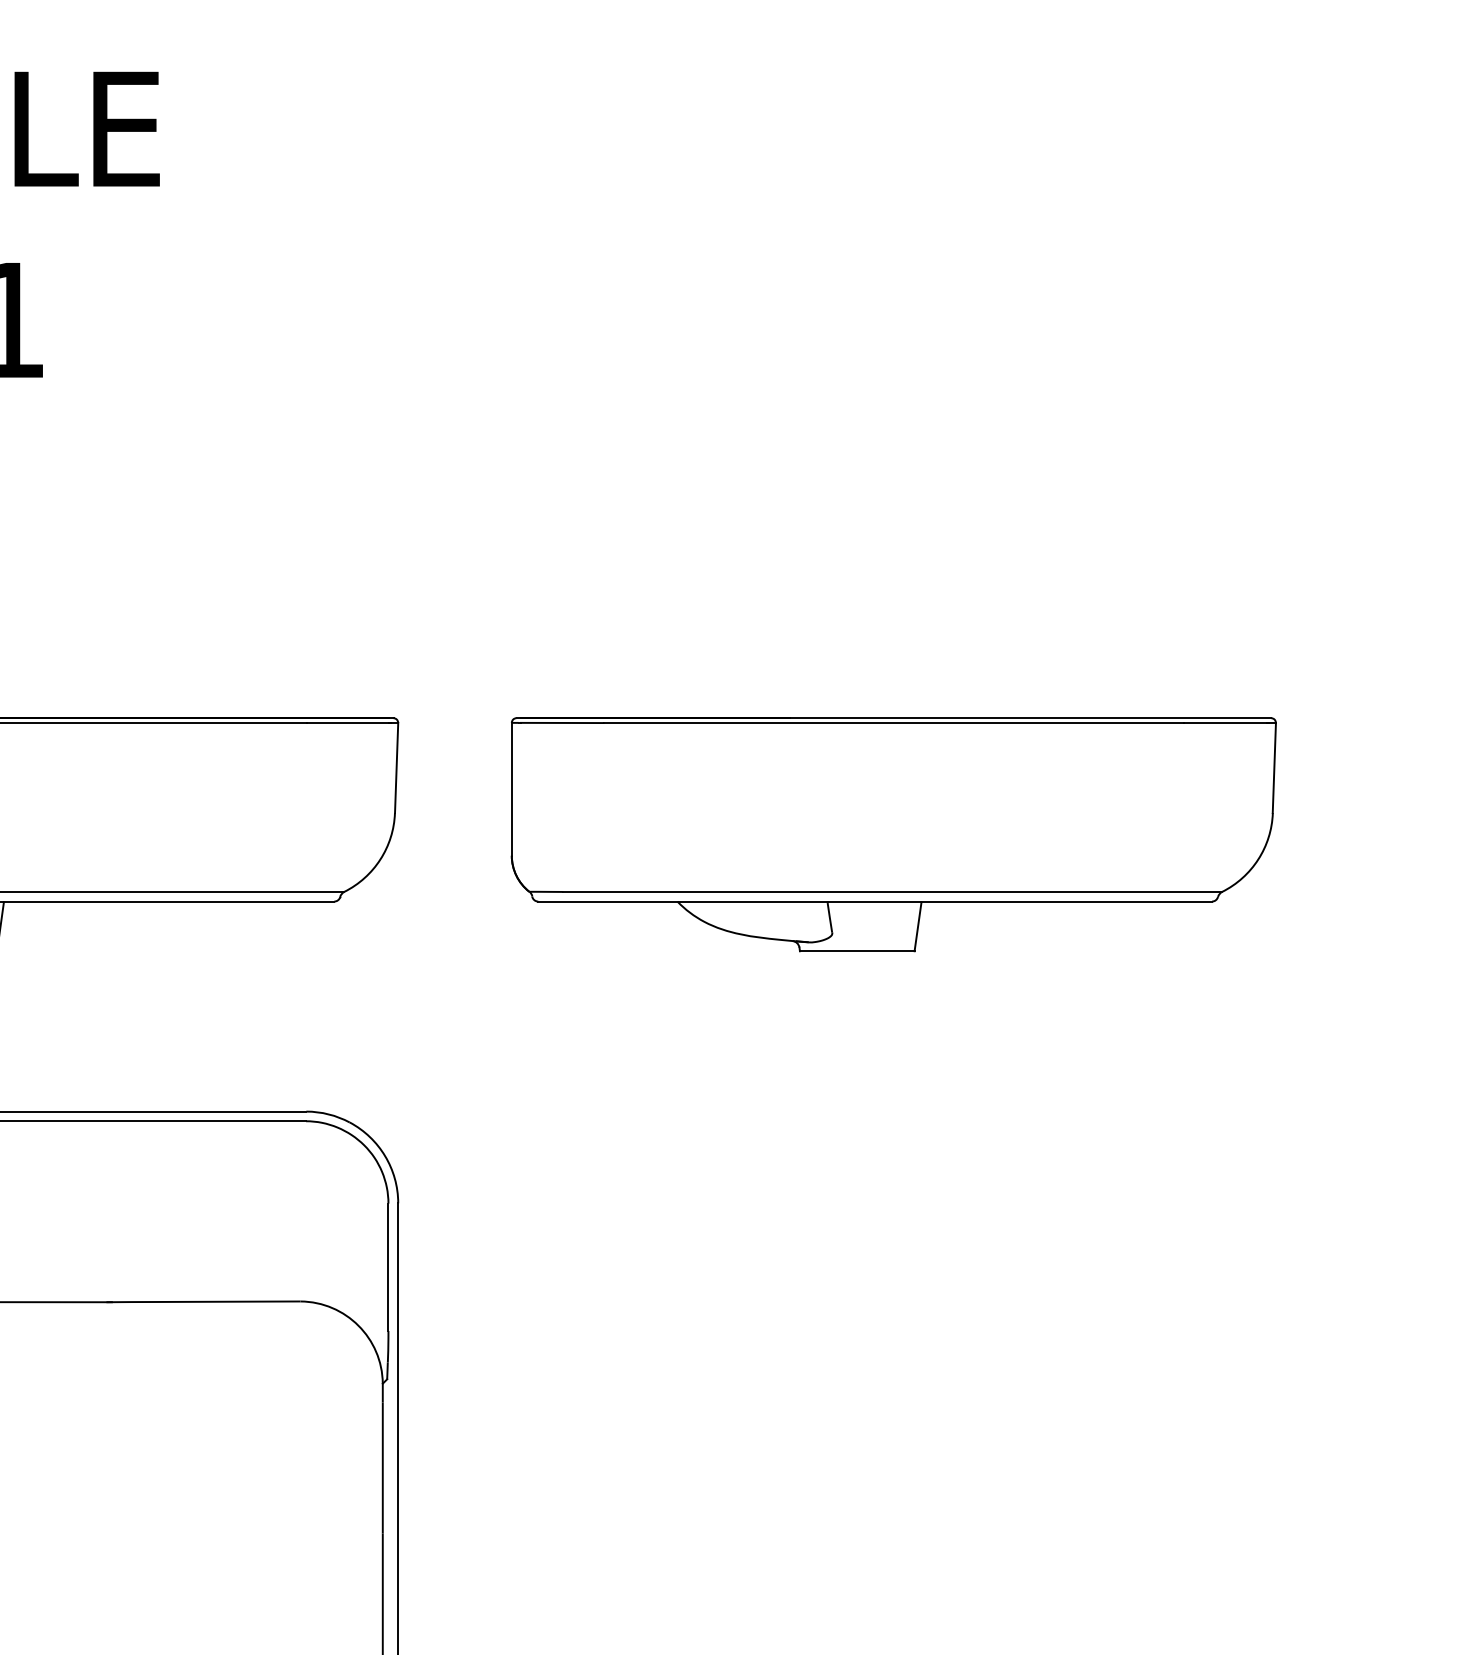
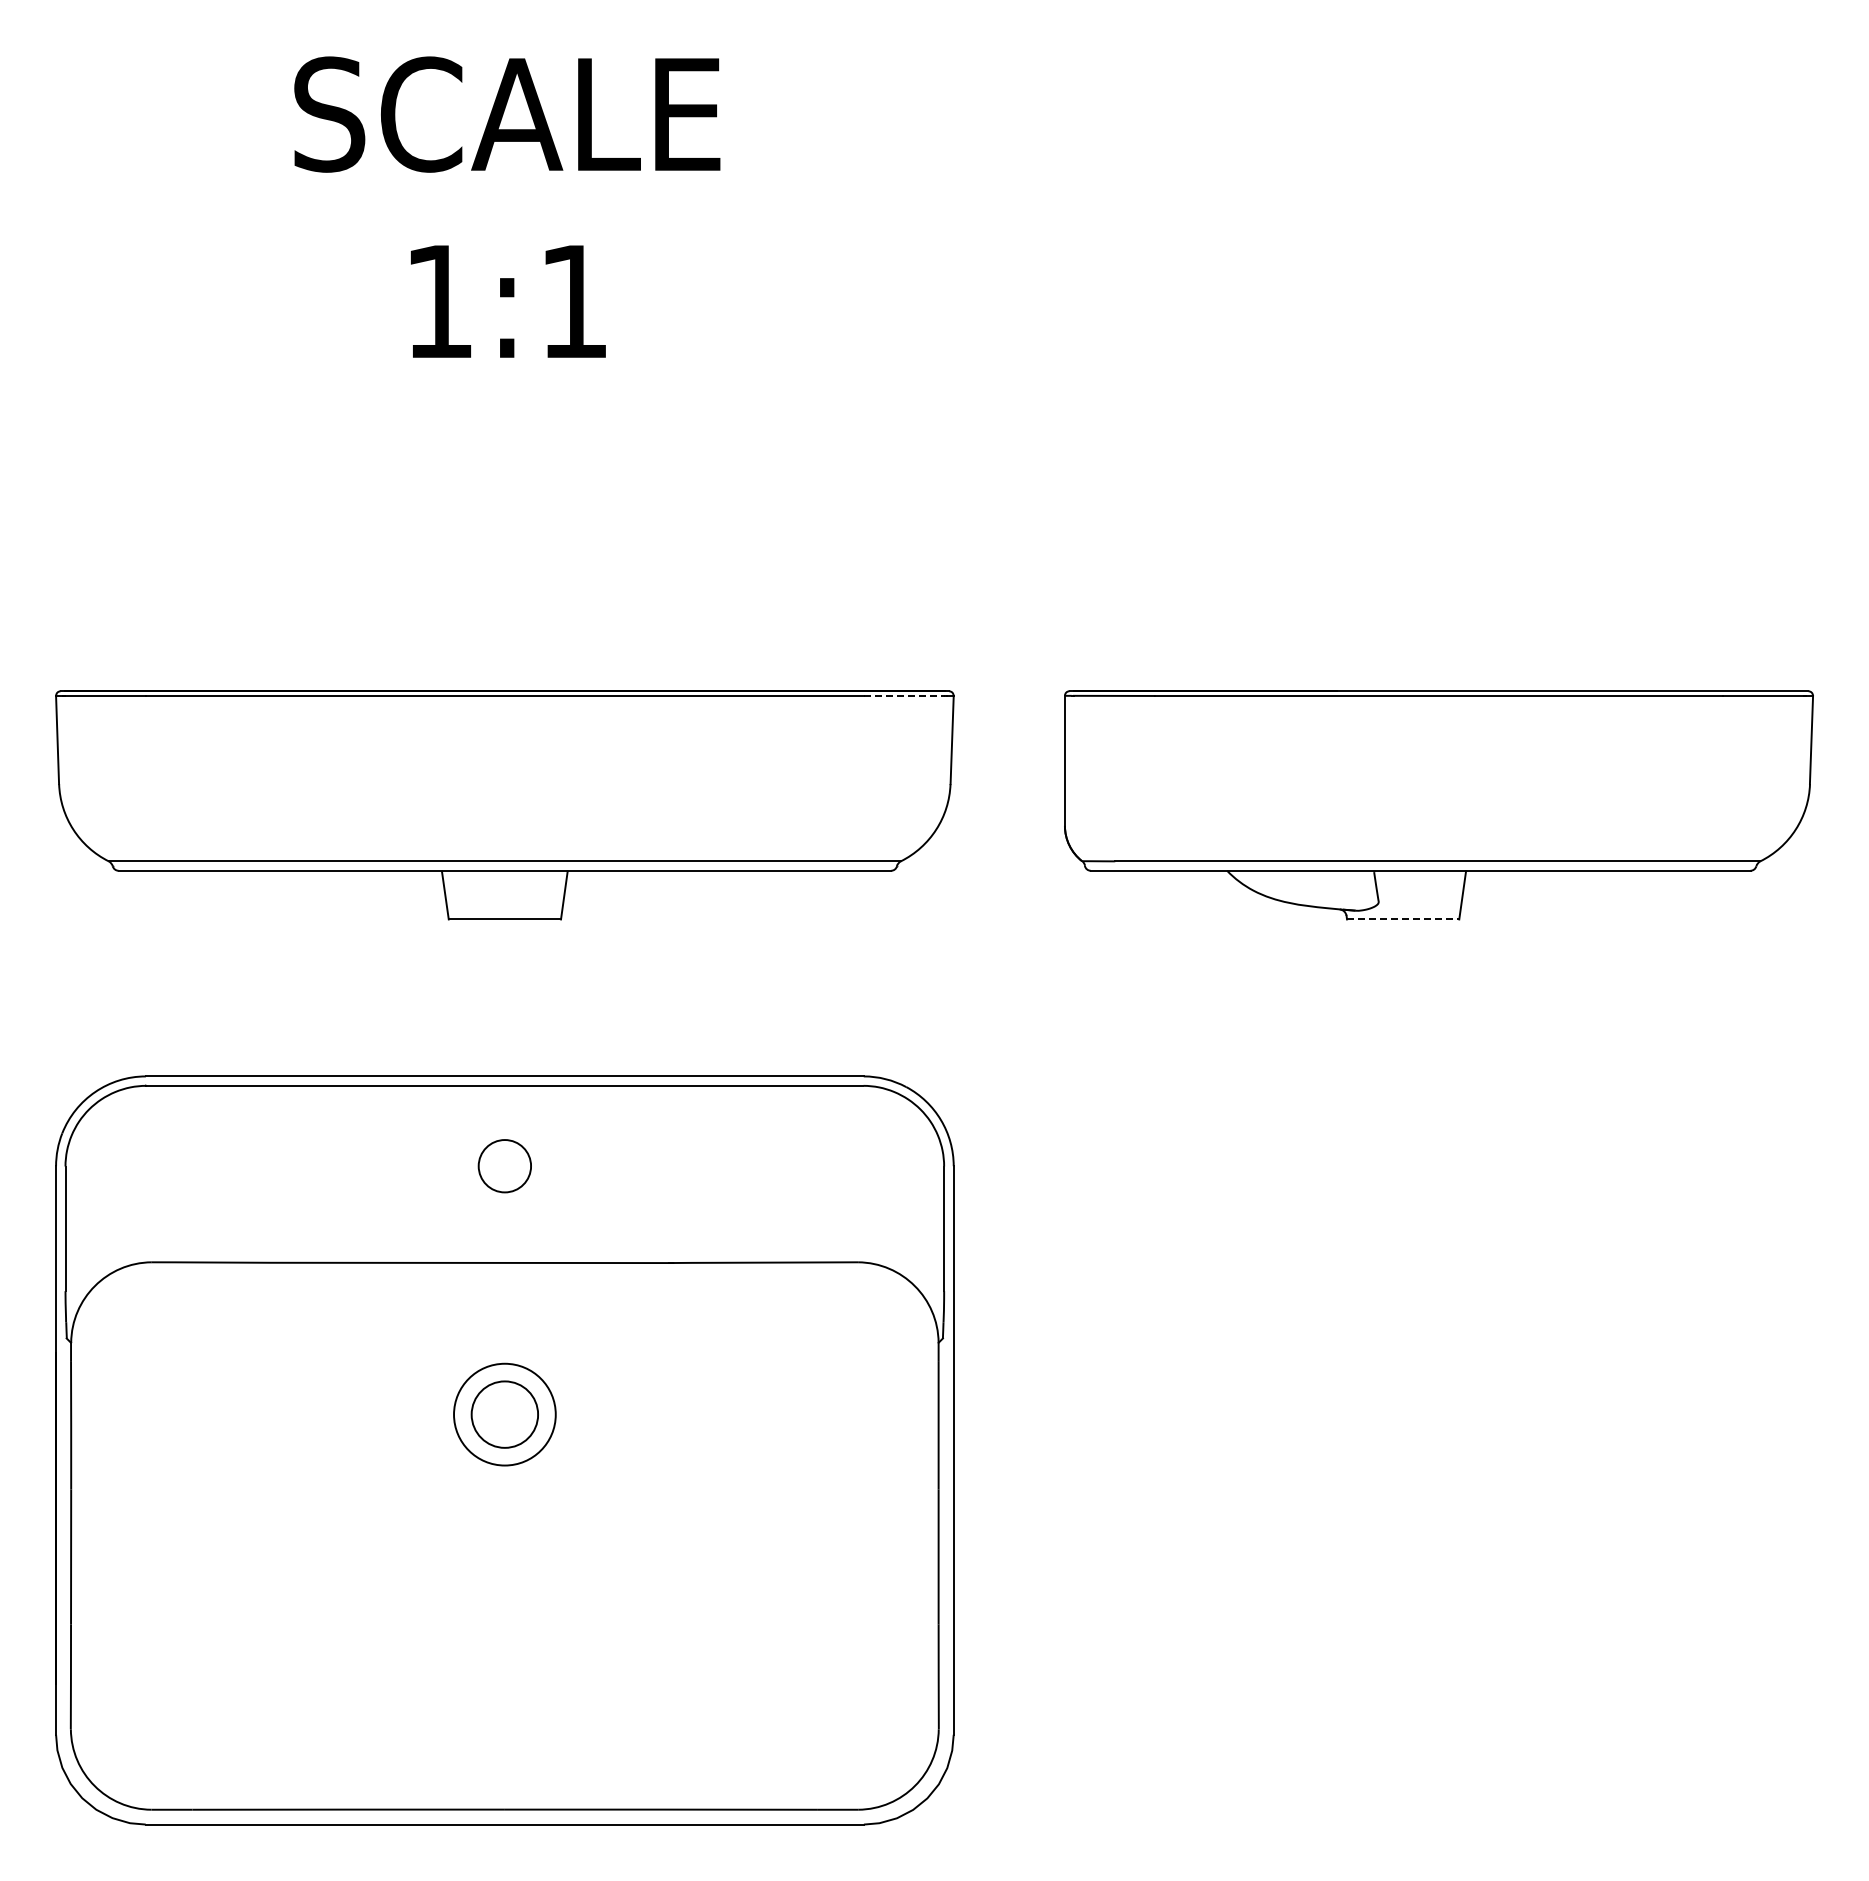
line: (347, 722) -> (904, 695), solid -> dashed
line: (857, 951) -> (1403, 919), solid -> dashed

